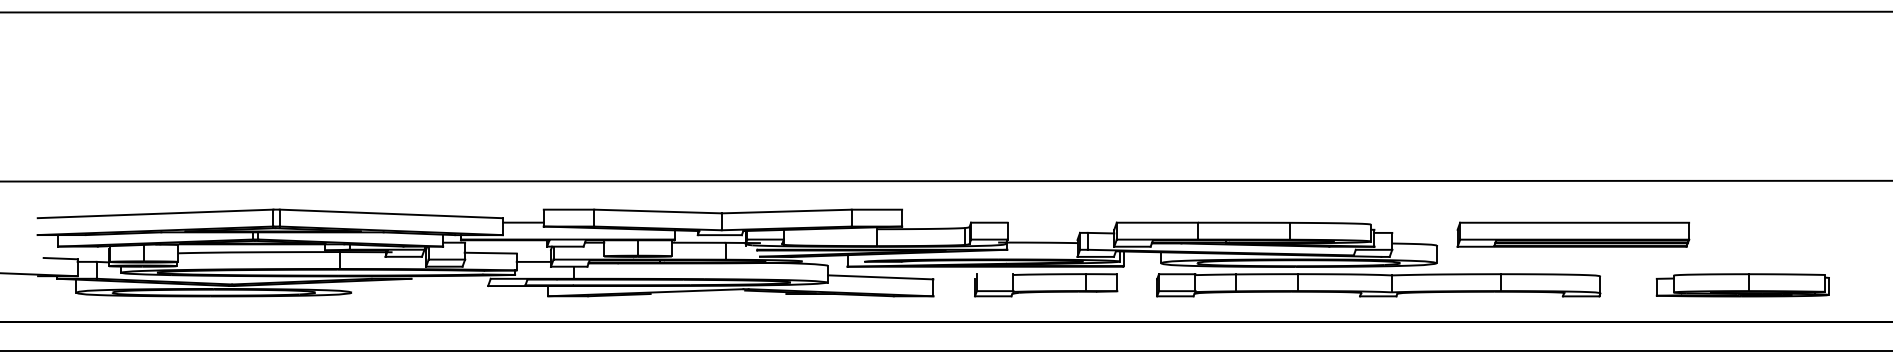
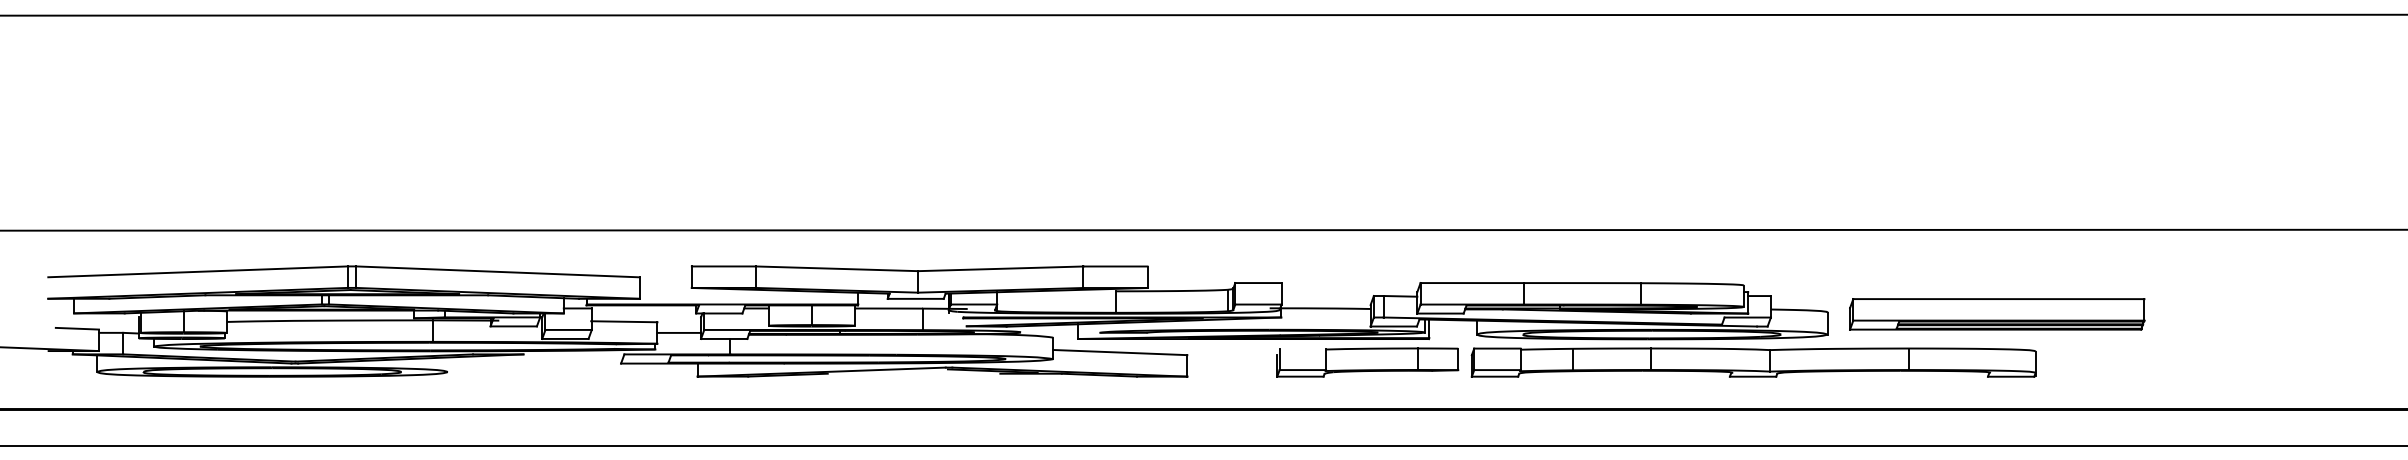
line: (523, 222) -> (665, 282), removed
part: (1573, 234) -> (1997, 314), moved
part: (1045, 285) -> (1367, 362), moved
part: (1742, 285) -> (2216, 362), removed

